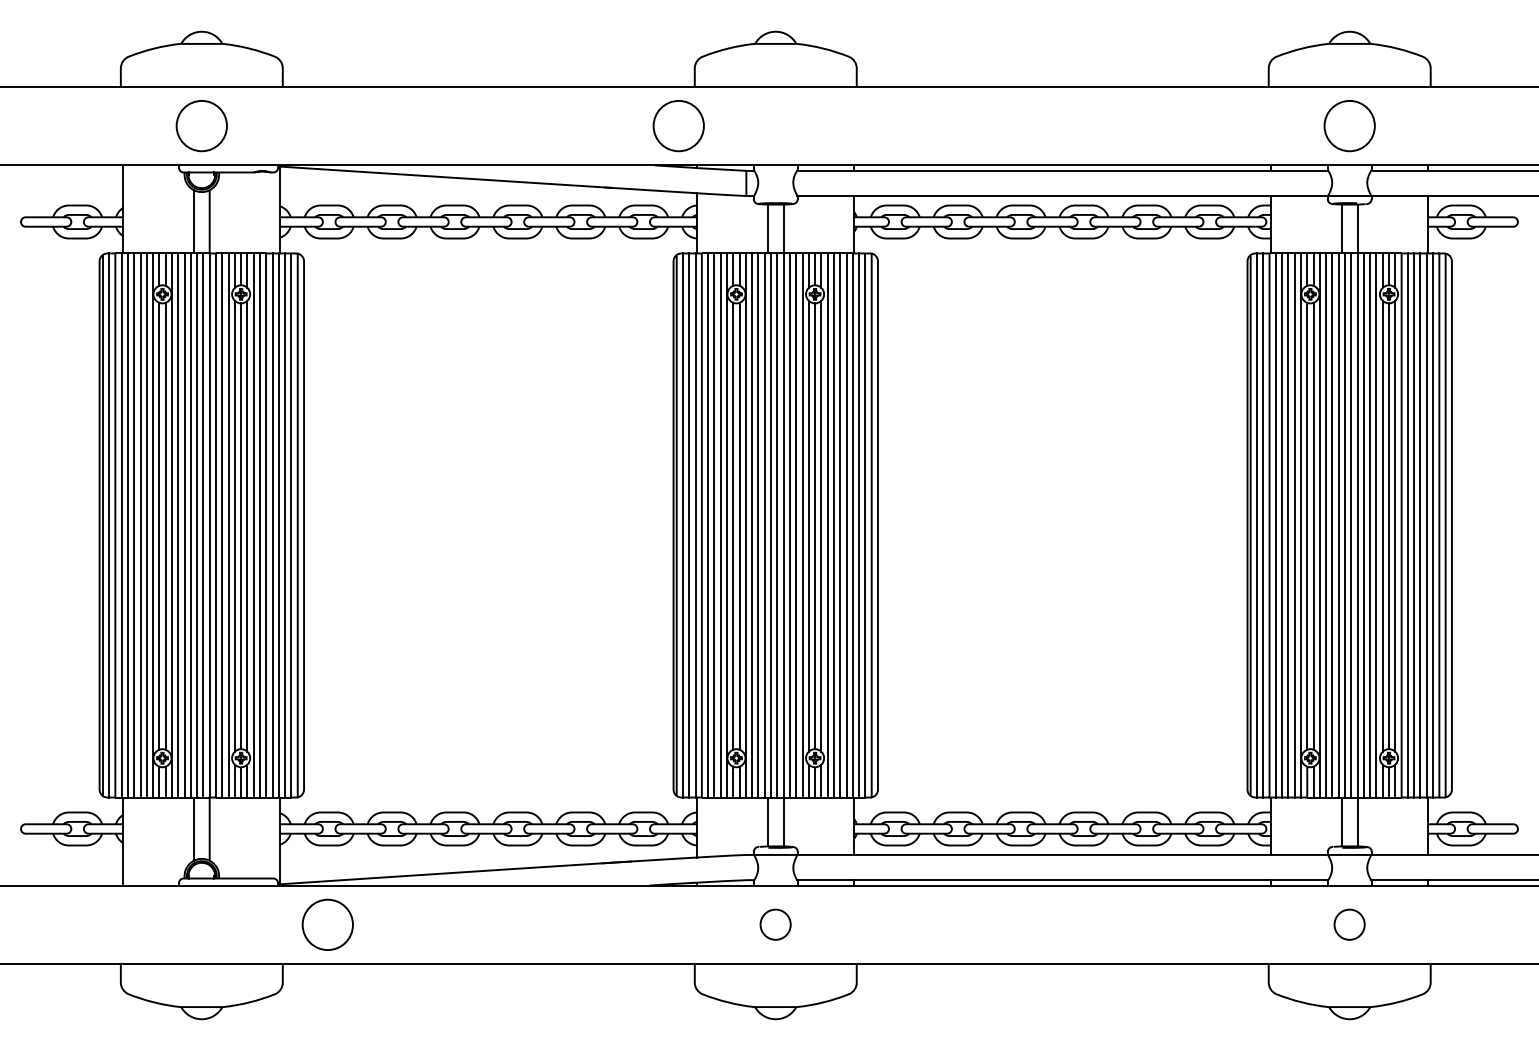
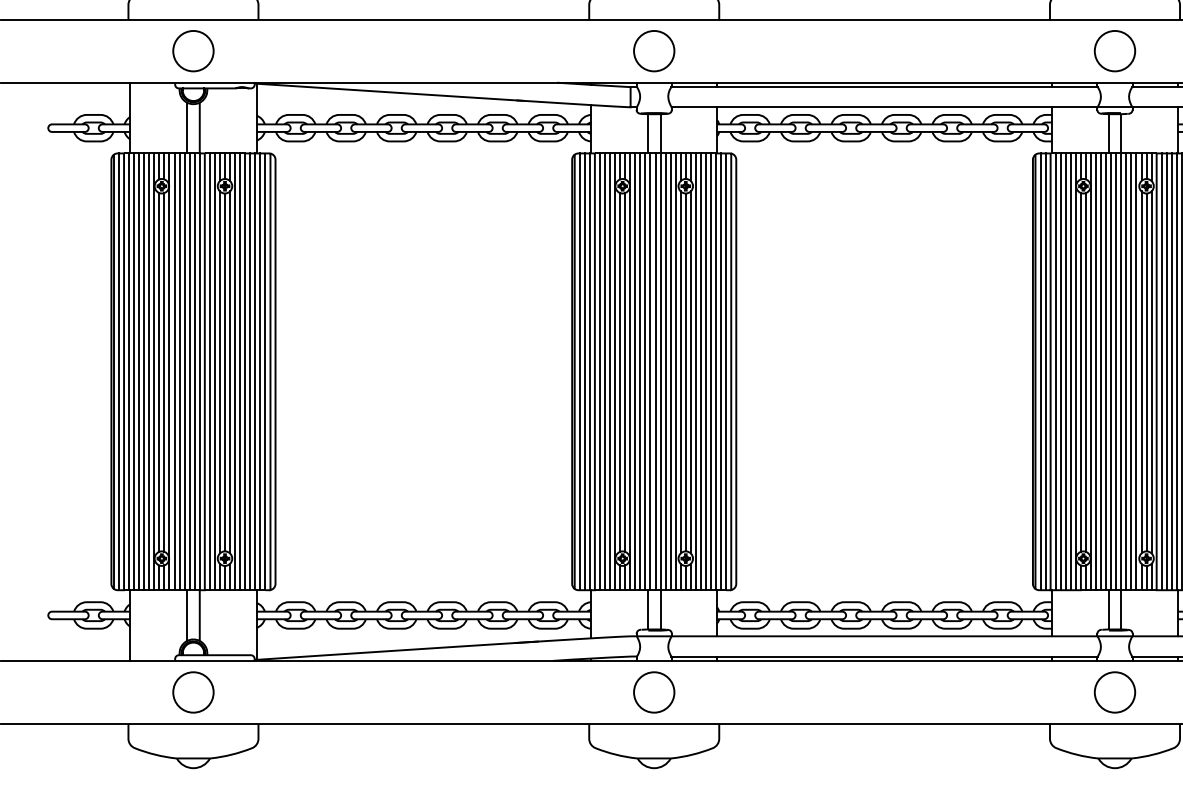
circle: (678, 126) -> (654, 51), moved
circle: (327, 924) -> (193, 692), moved
circle: (775, 924) -> (654, 692), size x1.67
circle: (1349, 924) -> (1114, 692), size x1.67

